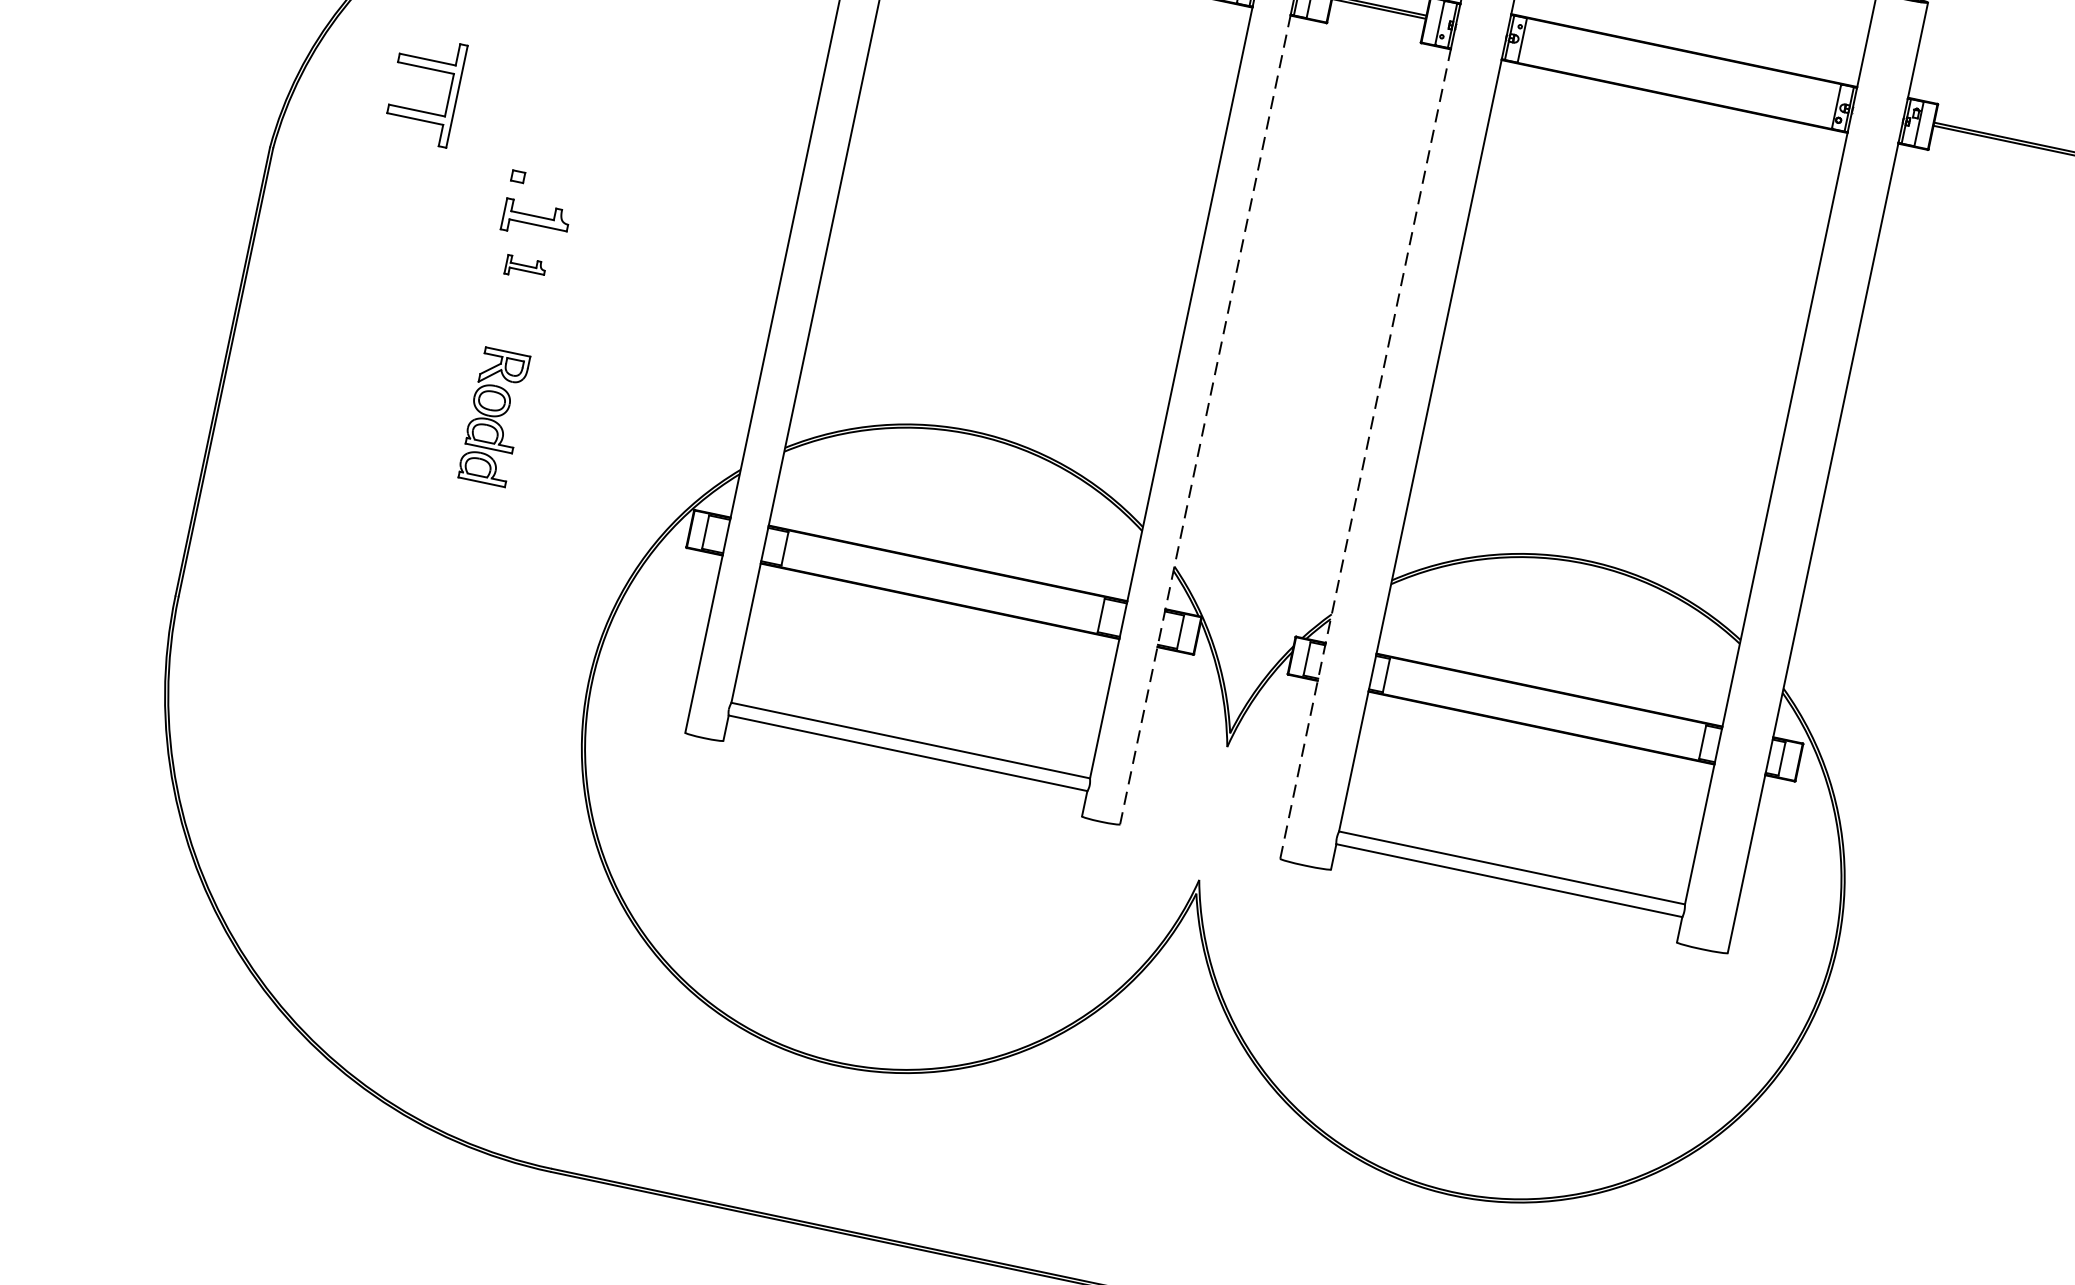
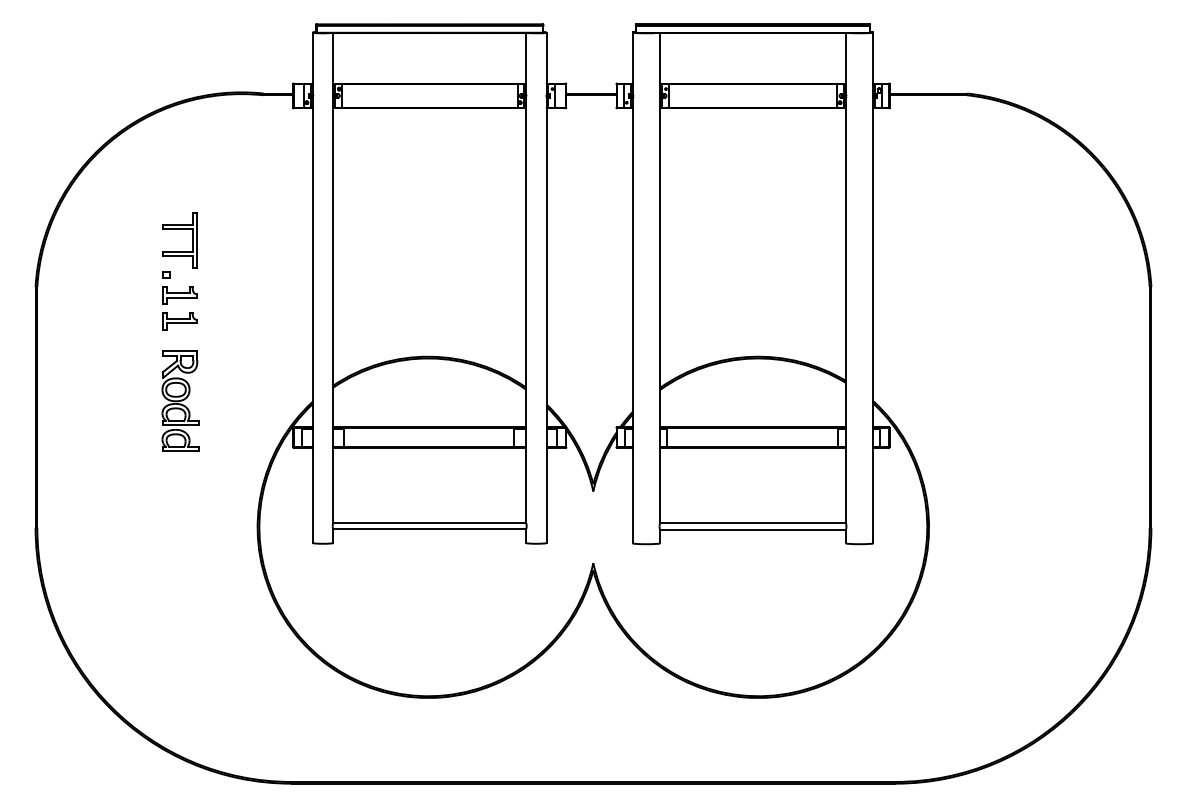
part: (428, 69) -> (179, 229), moved
part: (524, 268) -> (179, 321), size x1.67
part: (495, 415) -> (180, 400), size x1.43
line: (1205, 419) -> (546, 325), dashed -> solid
line: (1365, 453) -> (632, 325), dashed -> solid

